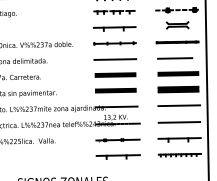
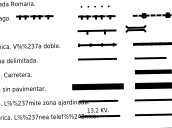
part: (44, 12) -> (34, 17), added
part: (177, 25) -> (135, 29), moved
fill: (115, 74) -> (97, 72), removed
part: (115, 90) -> (97, 86), size x1.4

